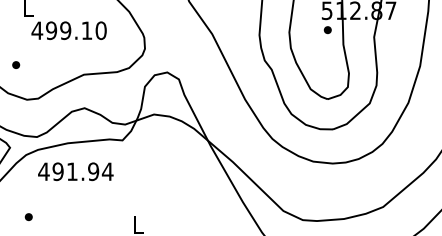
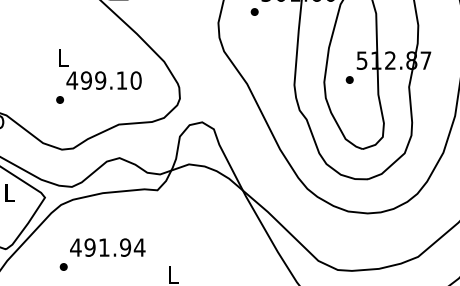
part: (327, 29) -> (349, 79), moved
part: (15, 64) -> (59, 99), moved
text: (75, 171) -> (107, 247), moved

